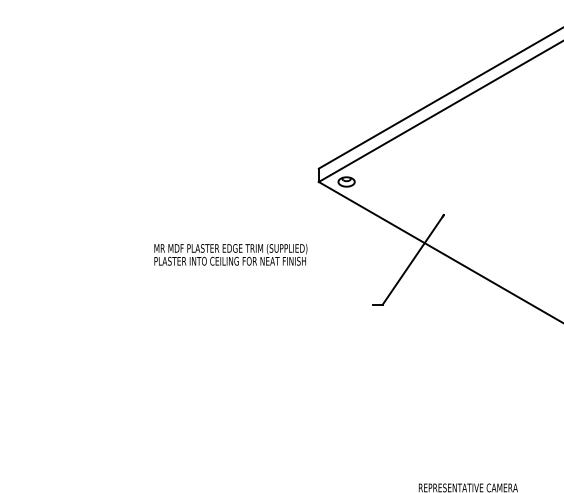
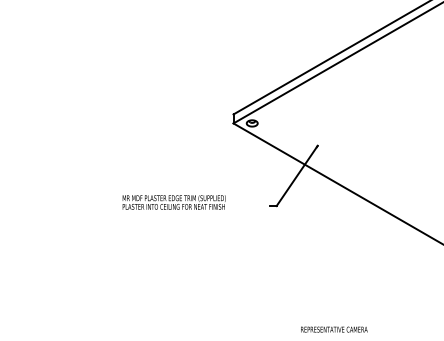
text: (229, 254) -> (173, 202), moved

